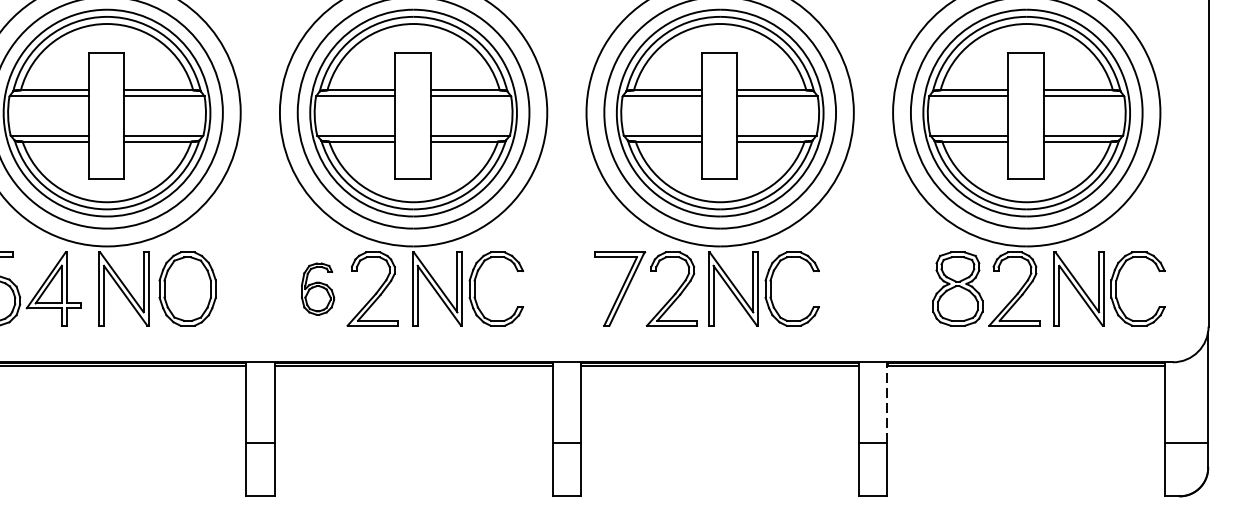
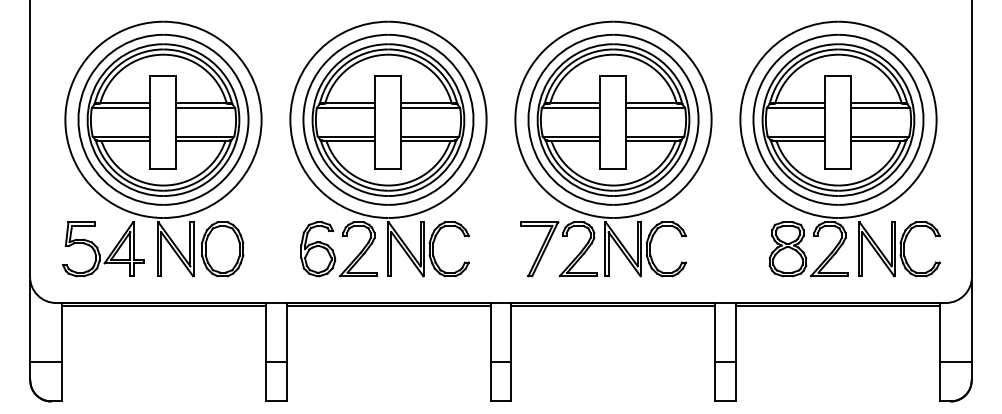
part: (318, 289) -> (318, 249), size x1.43
line: (887, 402) -> (736, 332), dashed -> solid

